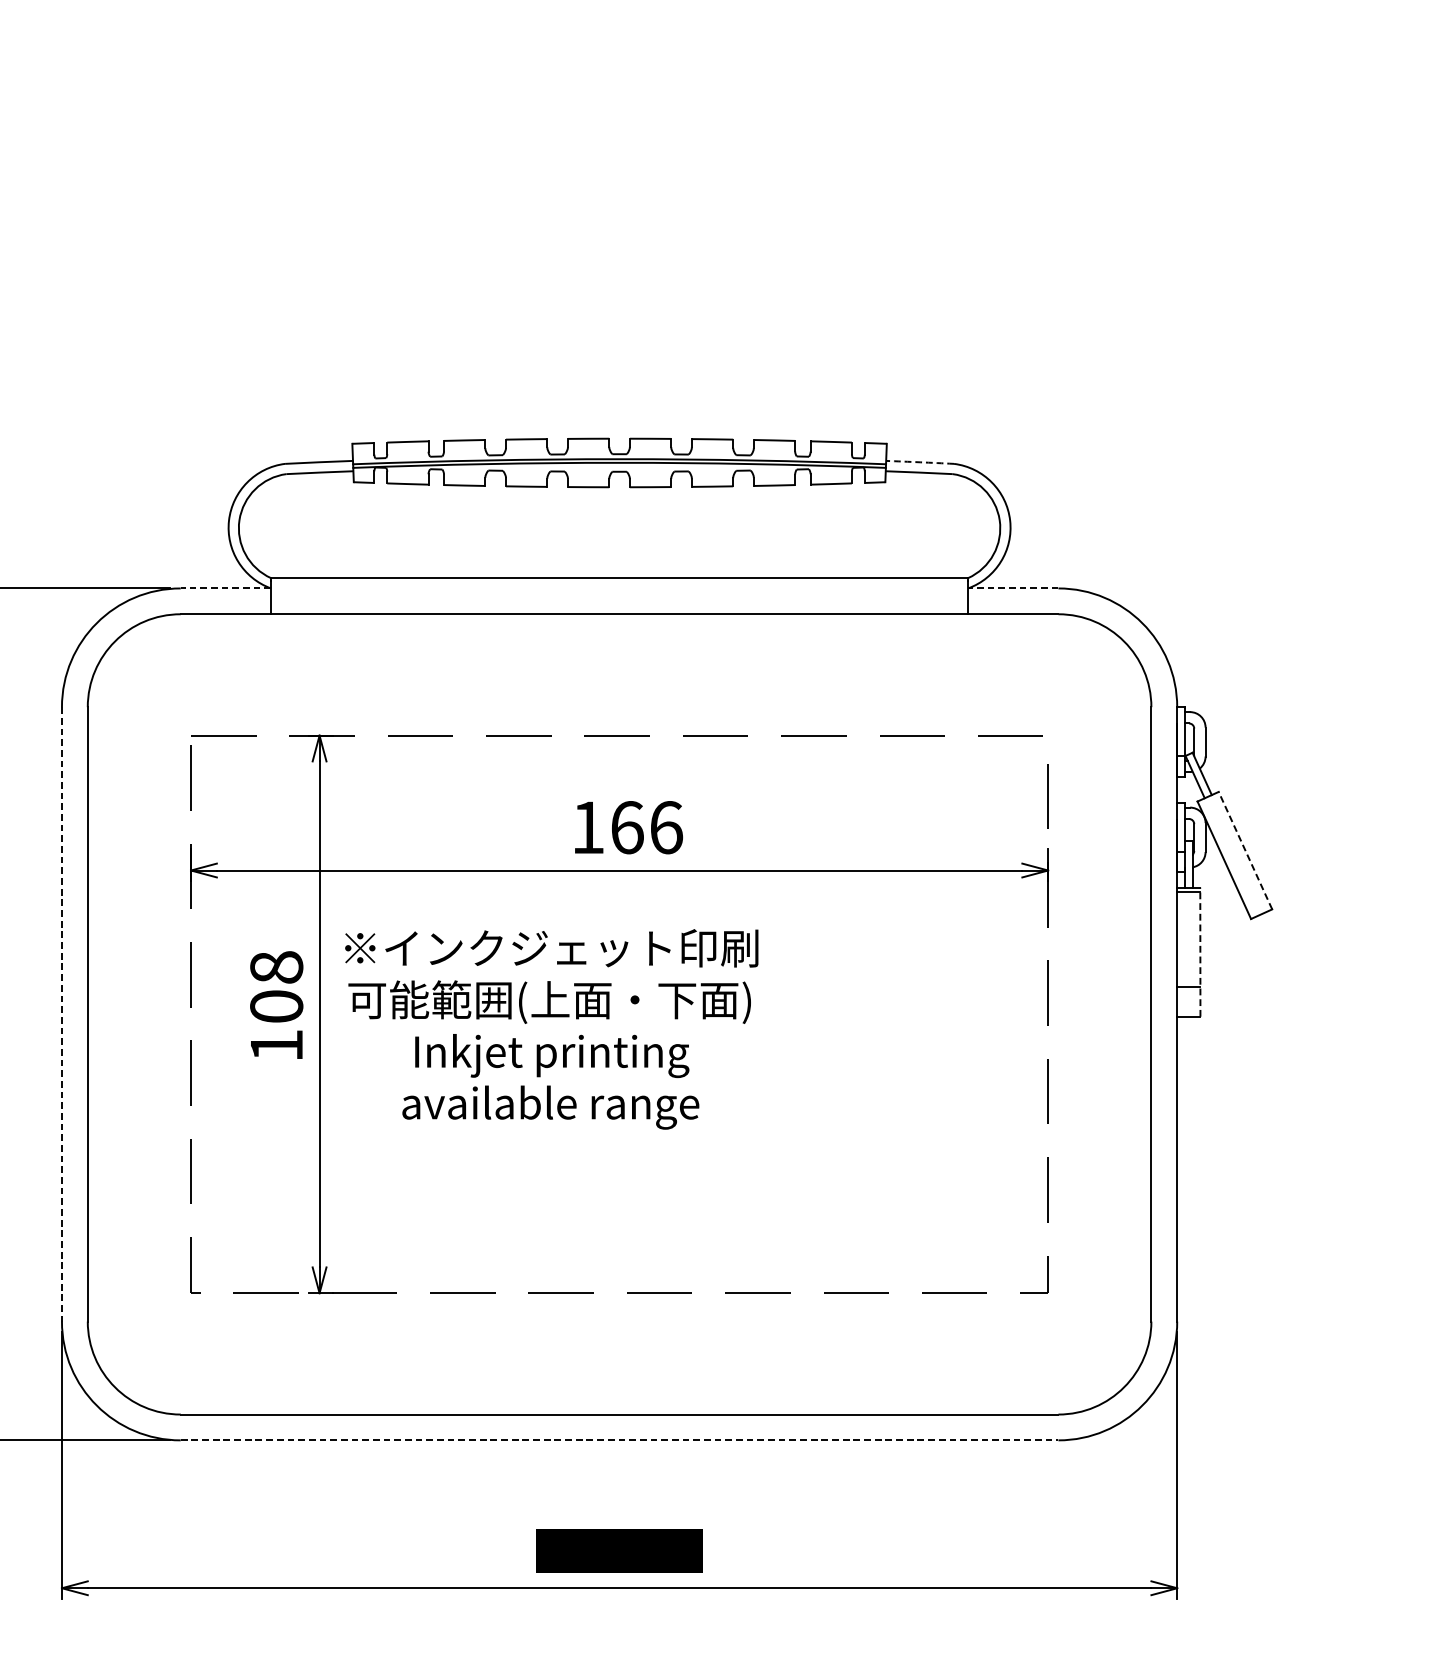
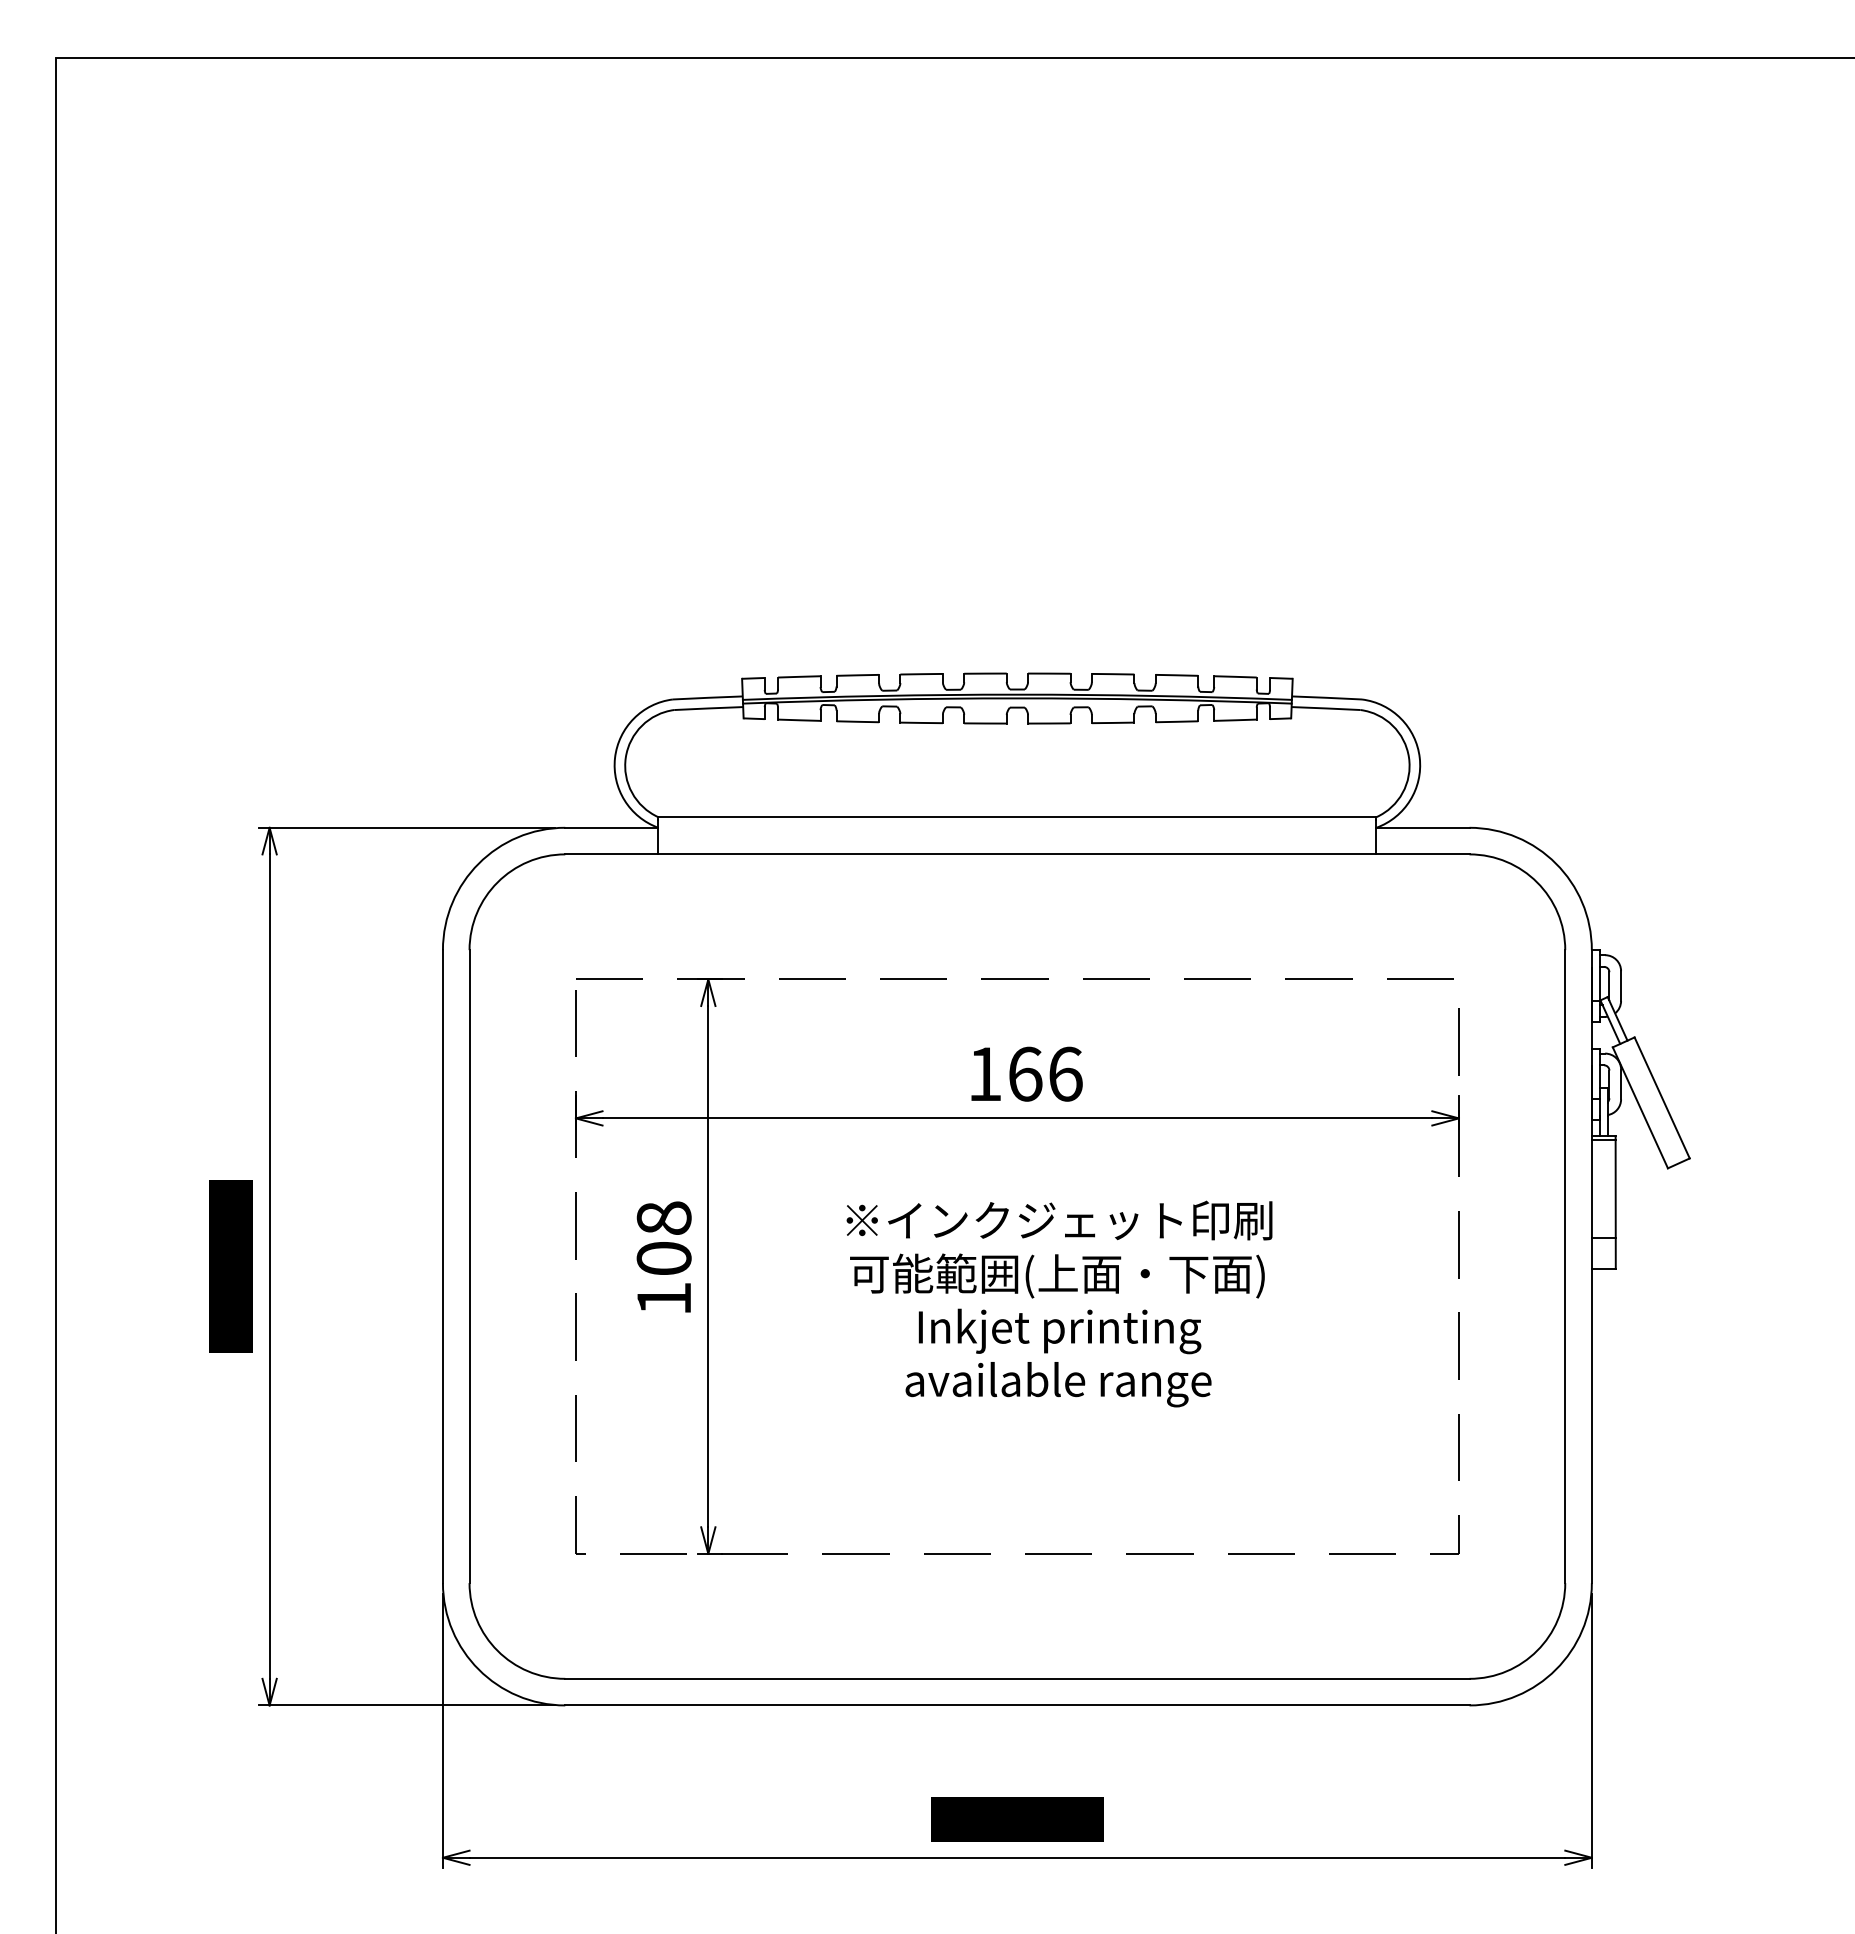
arc: (920, 461) -> (1327, 697), dashed -> solid
line: (225, 588) -> (611, 827), dashed -> solid
line: (1012, 588) -> (1422, 827), dashed -> solid
line: (1244, 850) -> (1661, 1097), dashed -> solid
line: (1200, 952) -> (1615, 1202), dashed -> solid
line: (61, 1015) -> (442, 1267), dashed -> solid
text: (551, 1028) -> (1059, 1303), moved
line: (619, 1440) -> (1017, 1705), dashed -> solid

